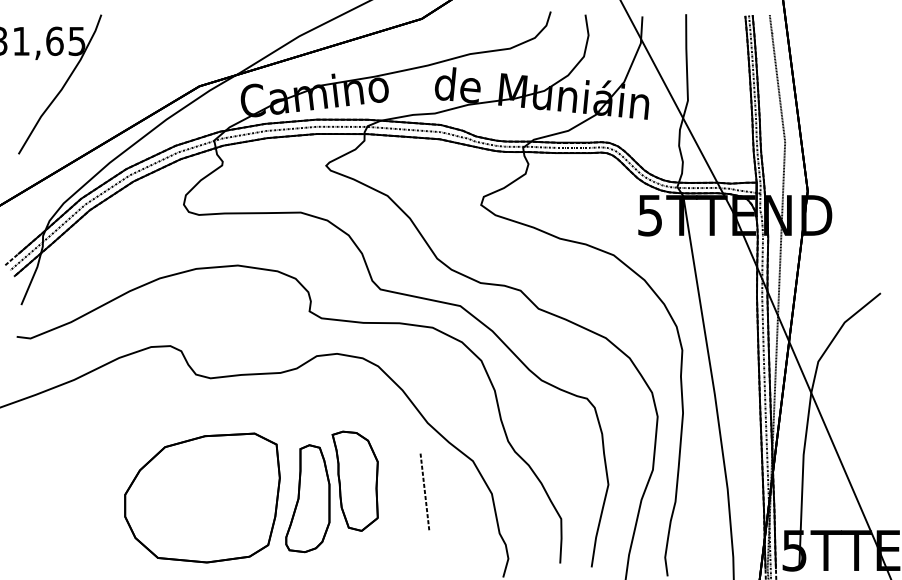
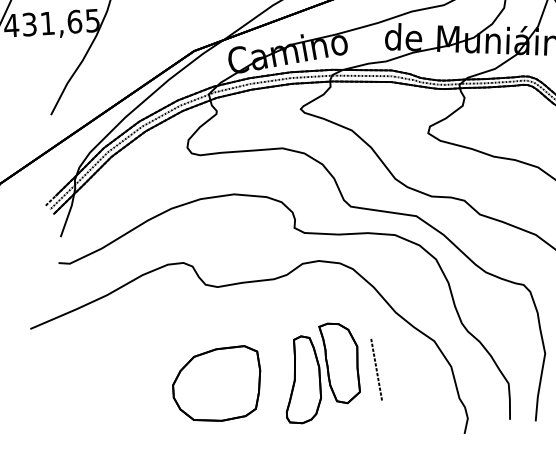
line: (424, 491) -> (376, 369), moved
part: (202, 497) -> (217, 384), size x0.7

